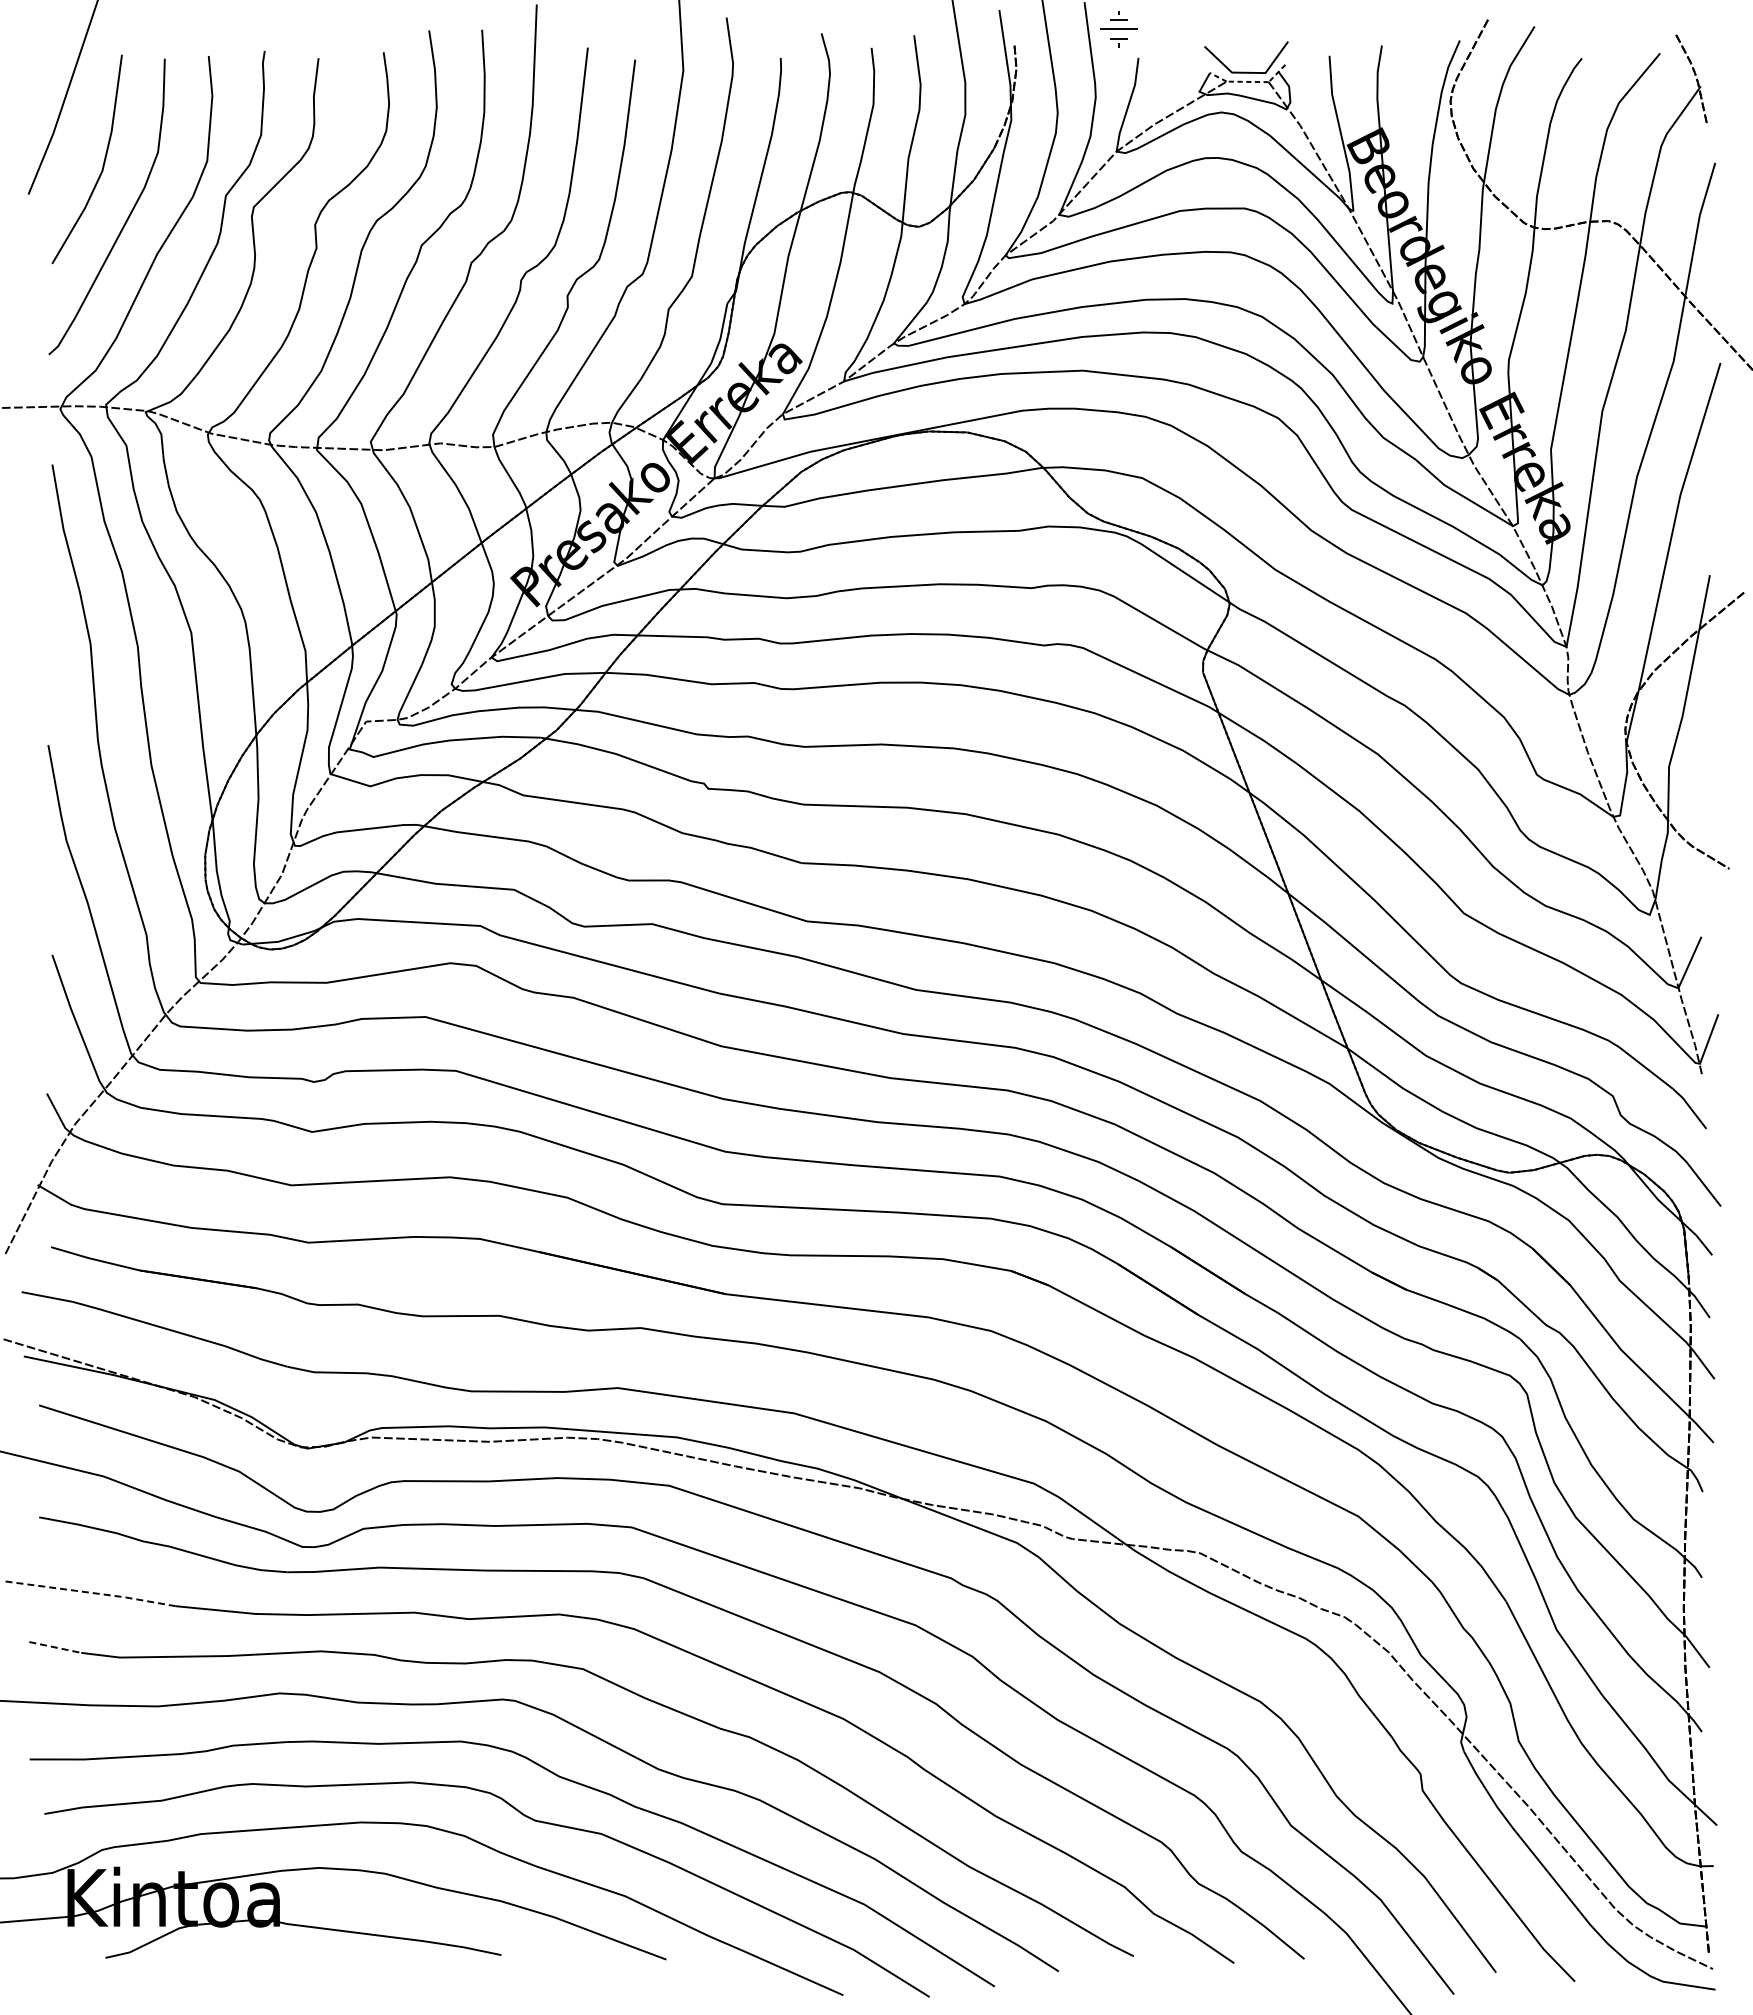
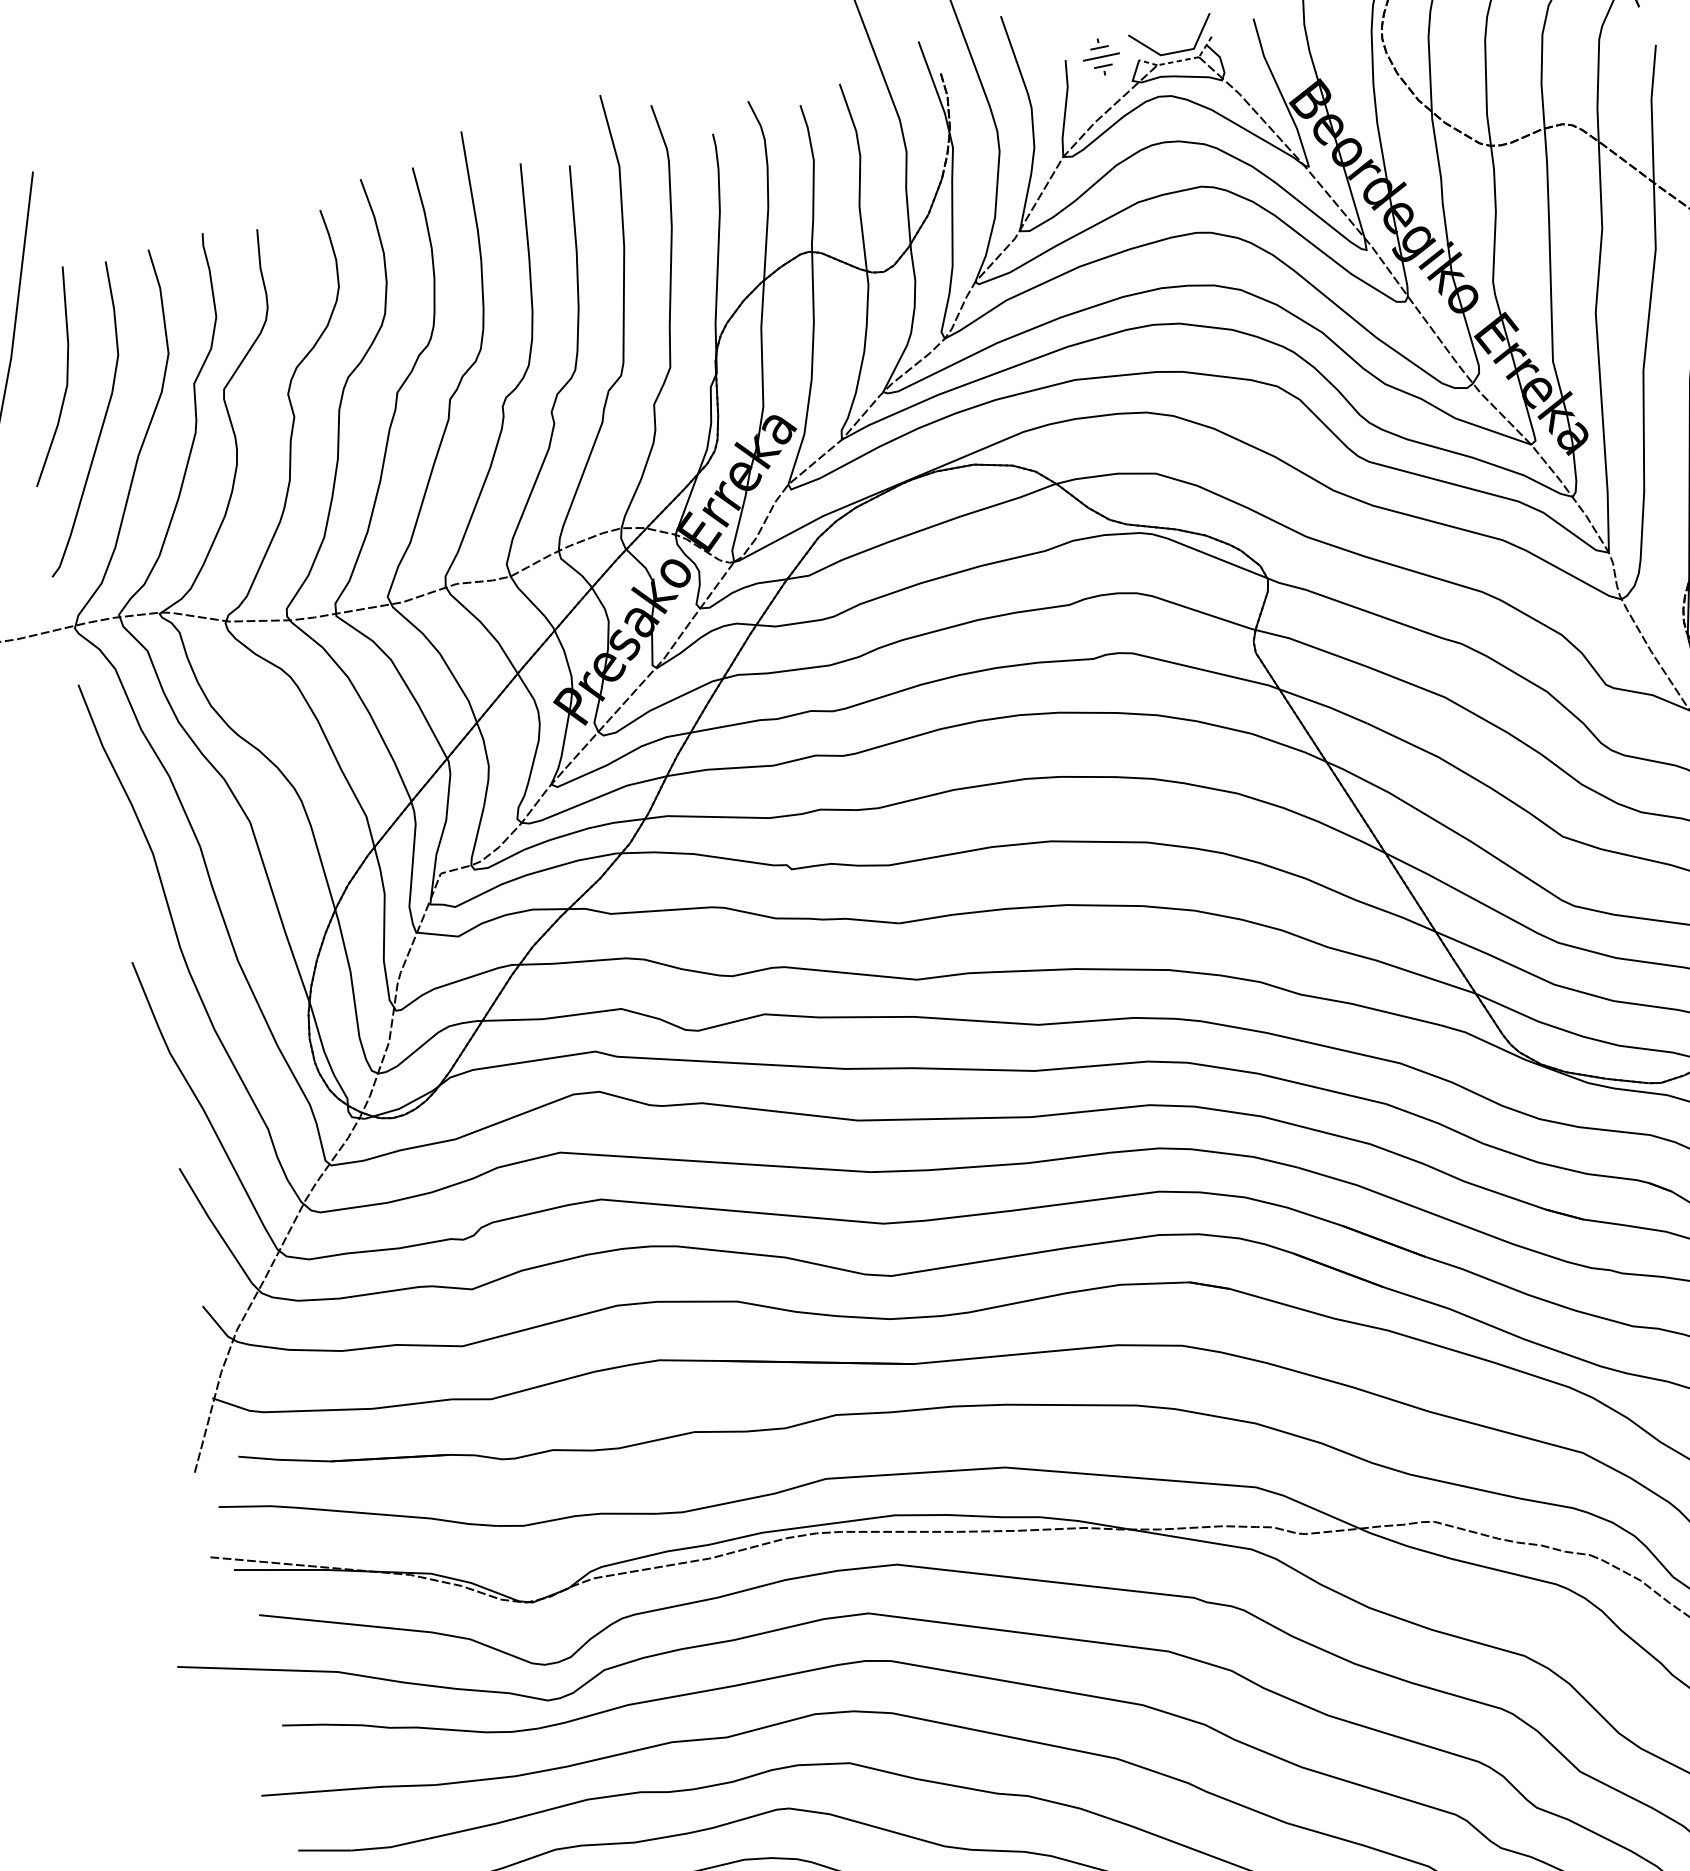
part: (1118, 29) -> (1101, 57), moved
line: (90, 1592) -> (348, 1789), dashed -> solid
line: (55, 1647) -> (325, 1850), dashed -> solid

